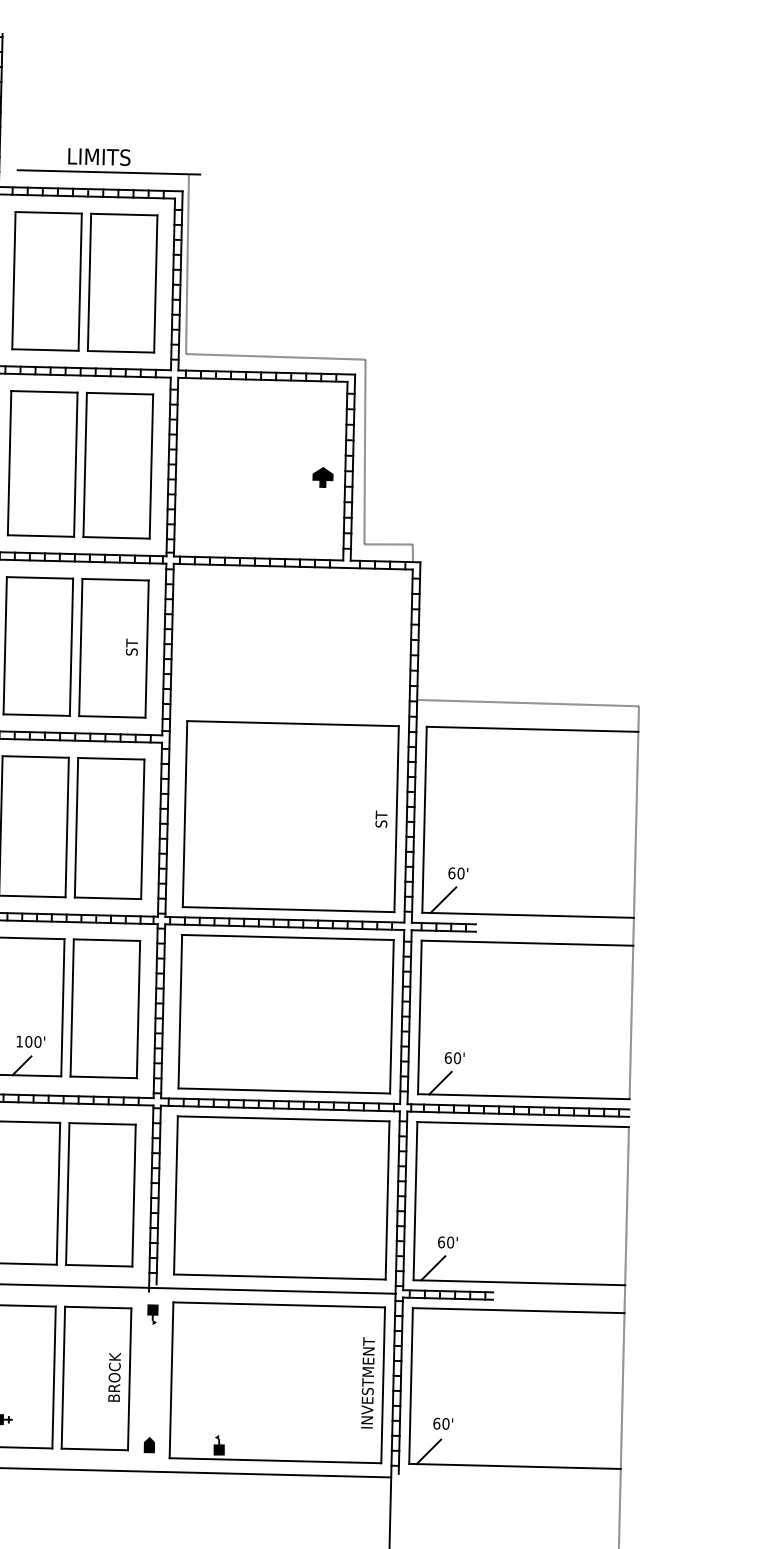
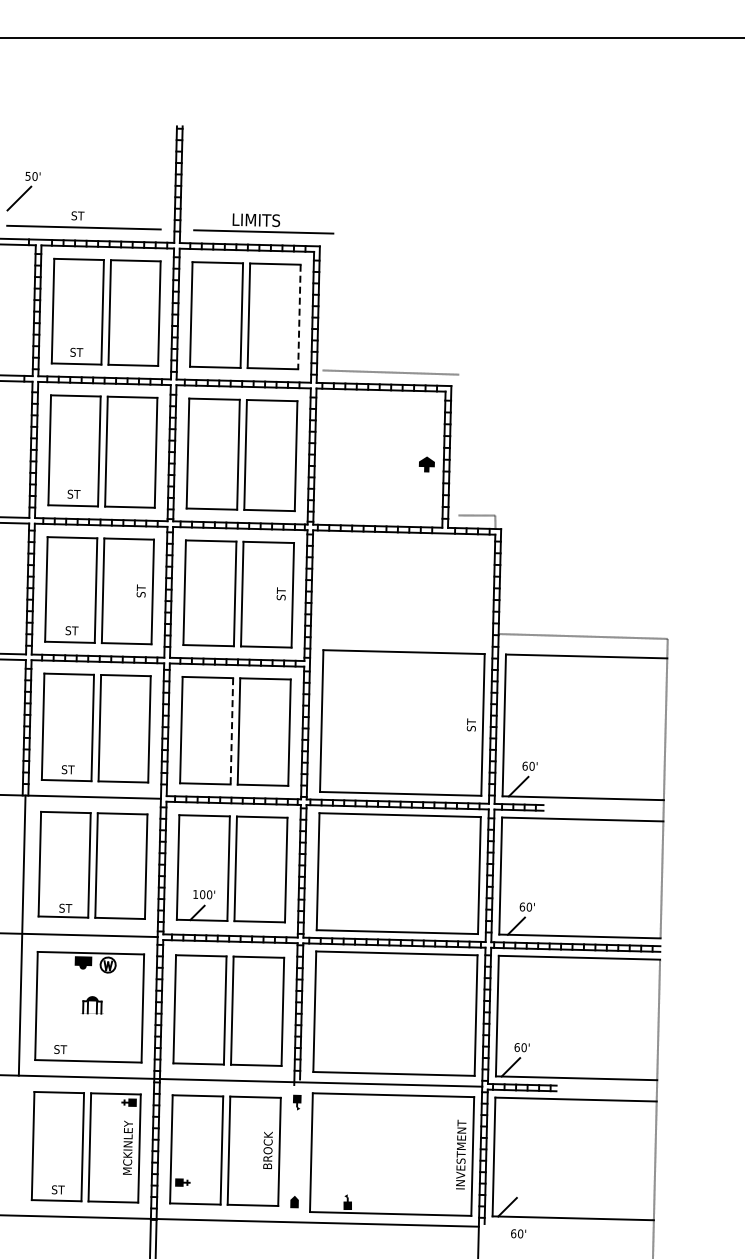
line: (187, 263) -> (323, 301), removed
line: (155, 284) -> (299, 317), solid -> dashed
line: (364, 451) -> (458, 444), removed
line: (66, 827) -> (231, 731), solid -> dashed
text: (443, 1423) -> (518, 1233), moved

